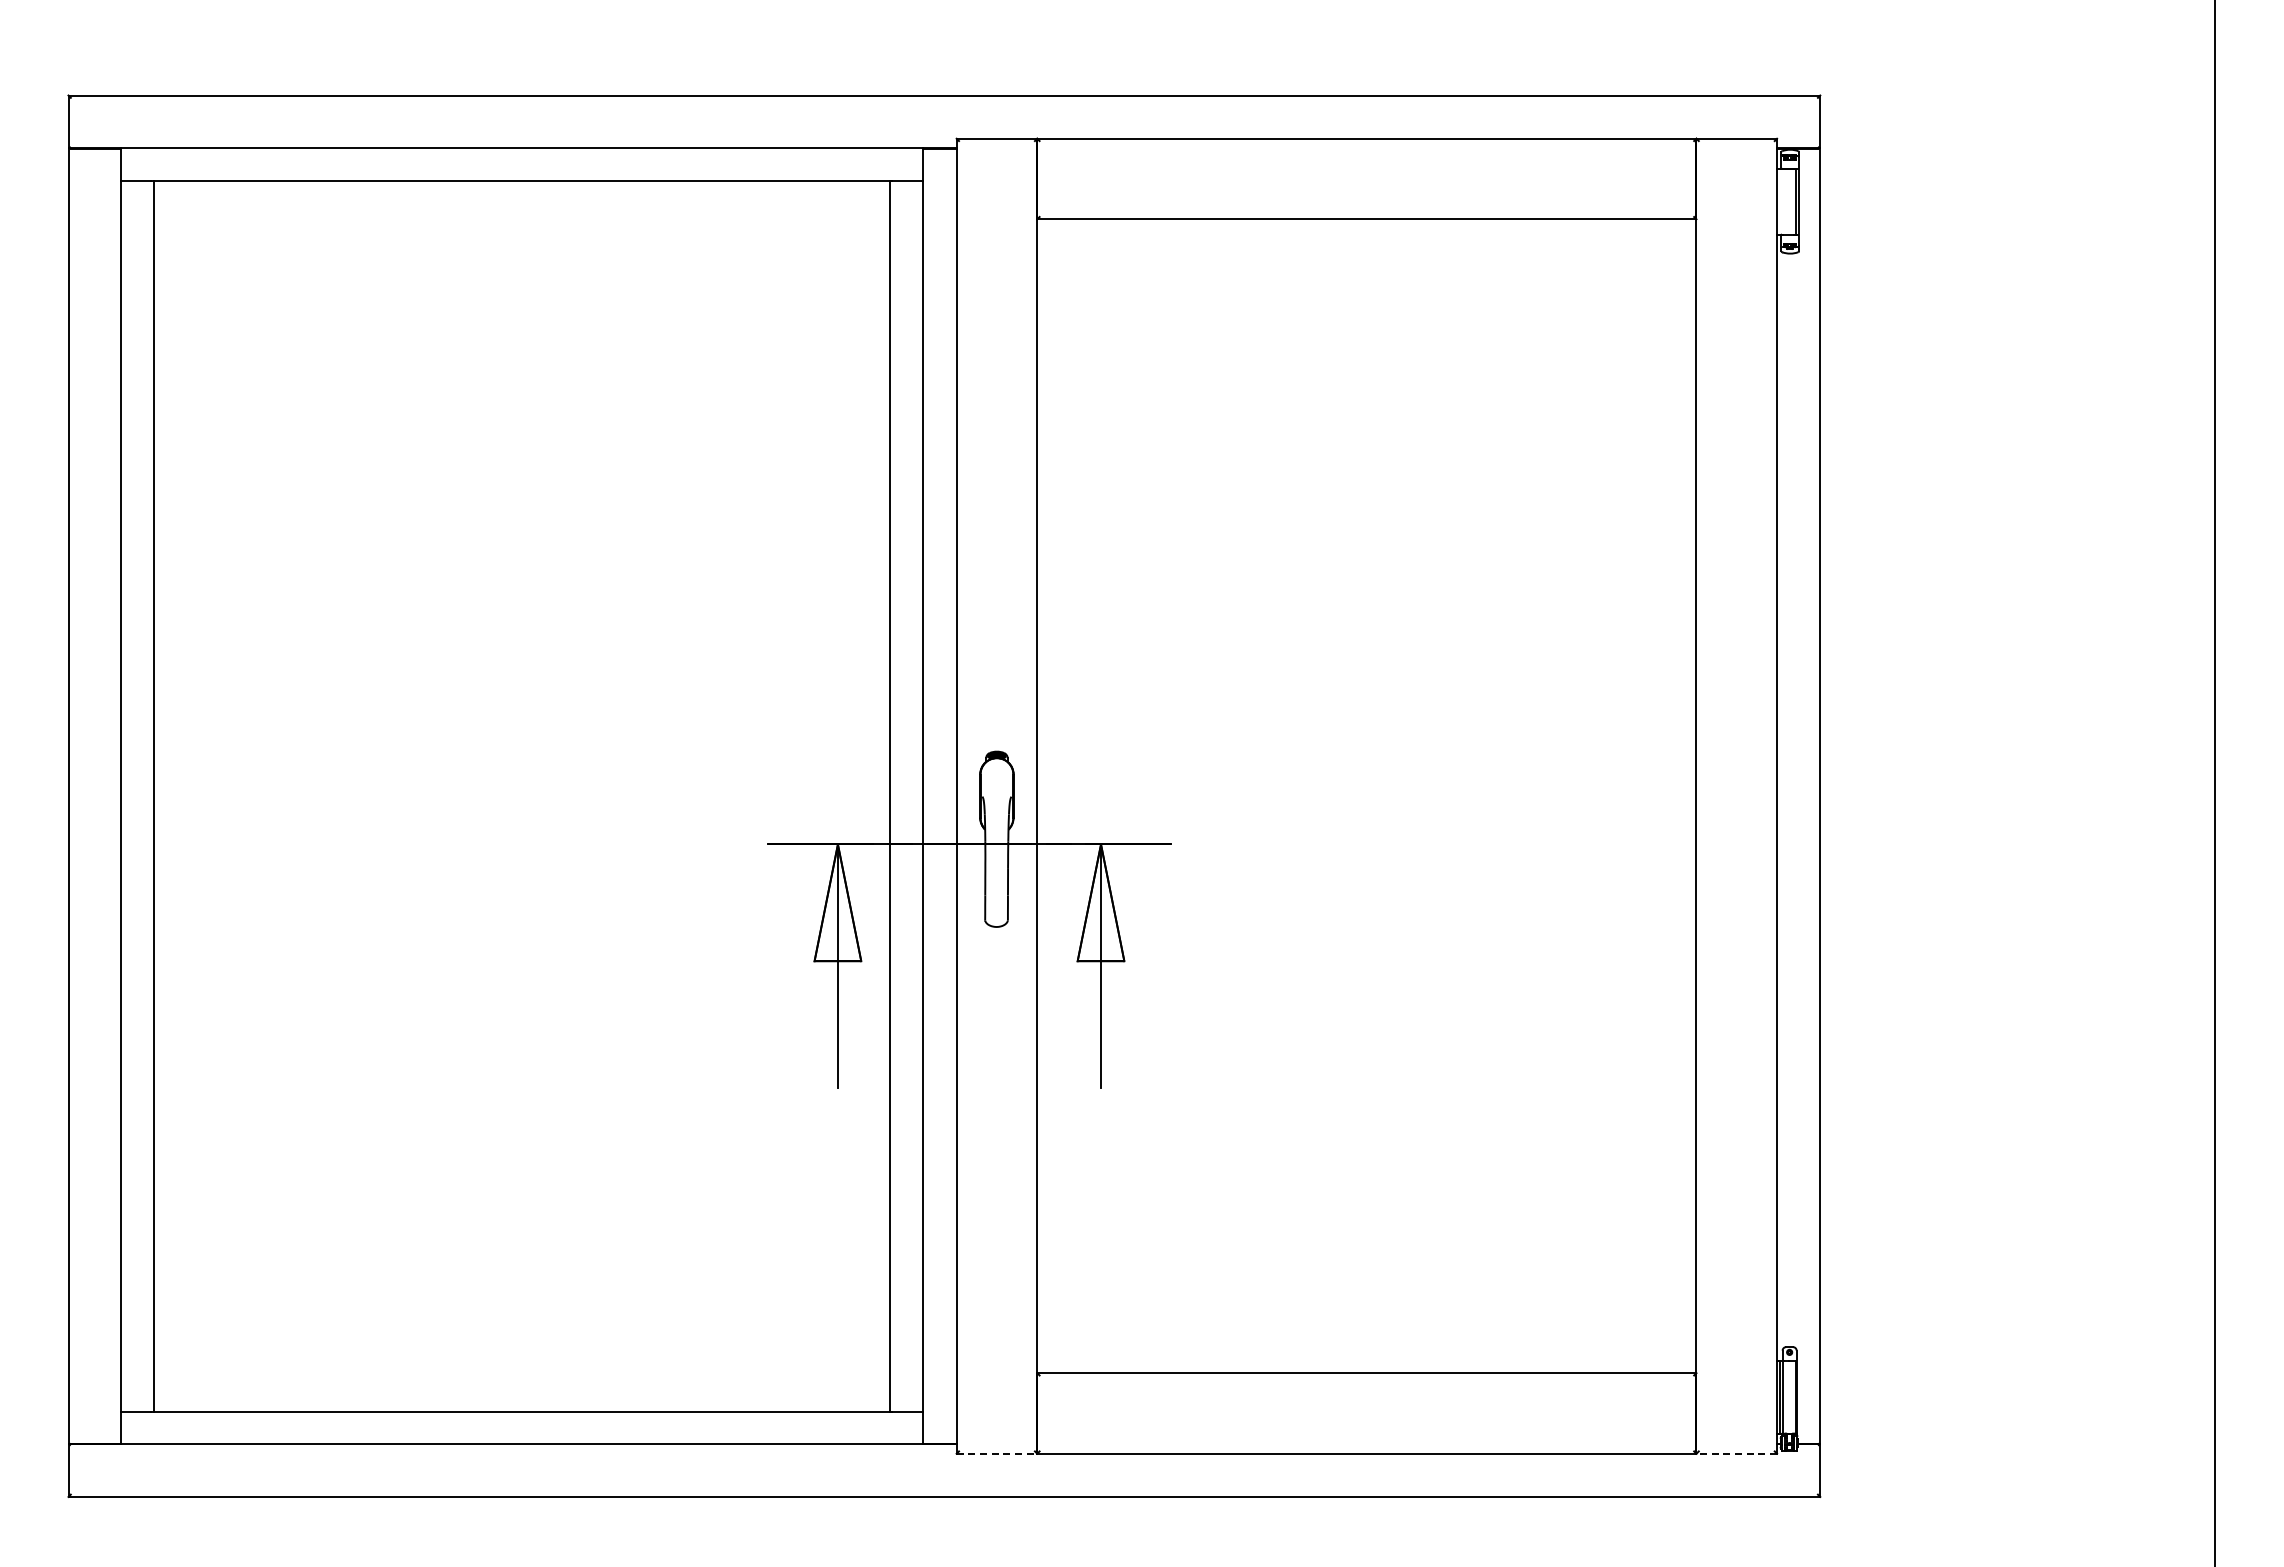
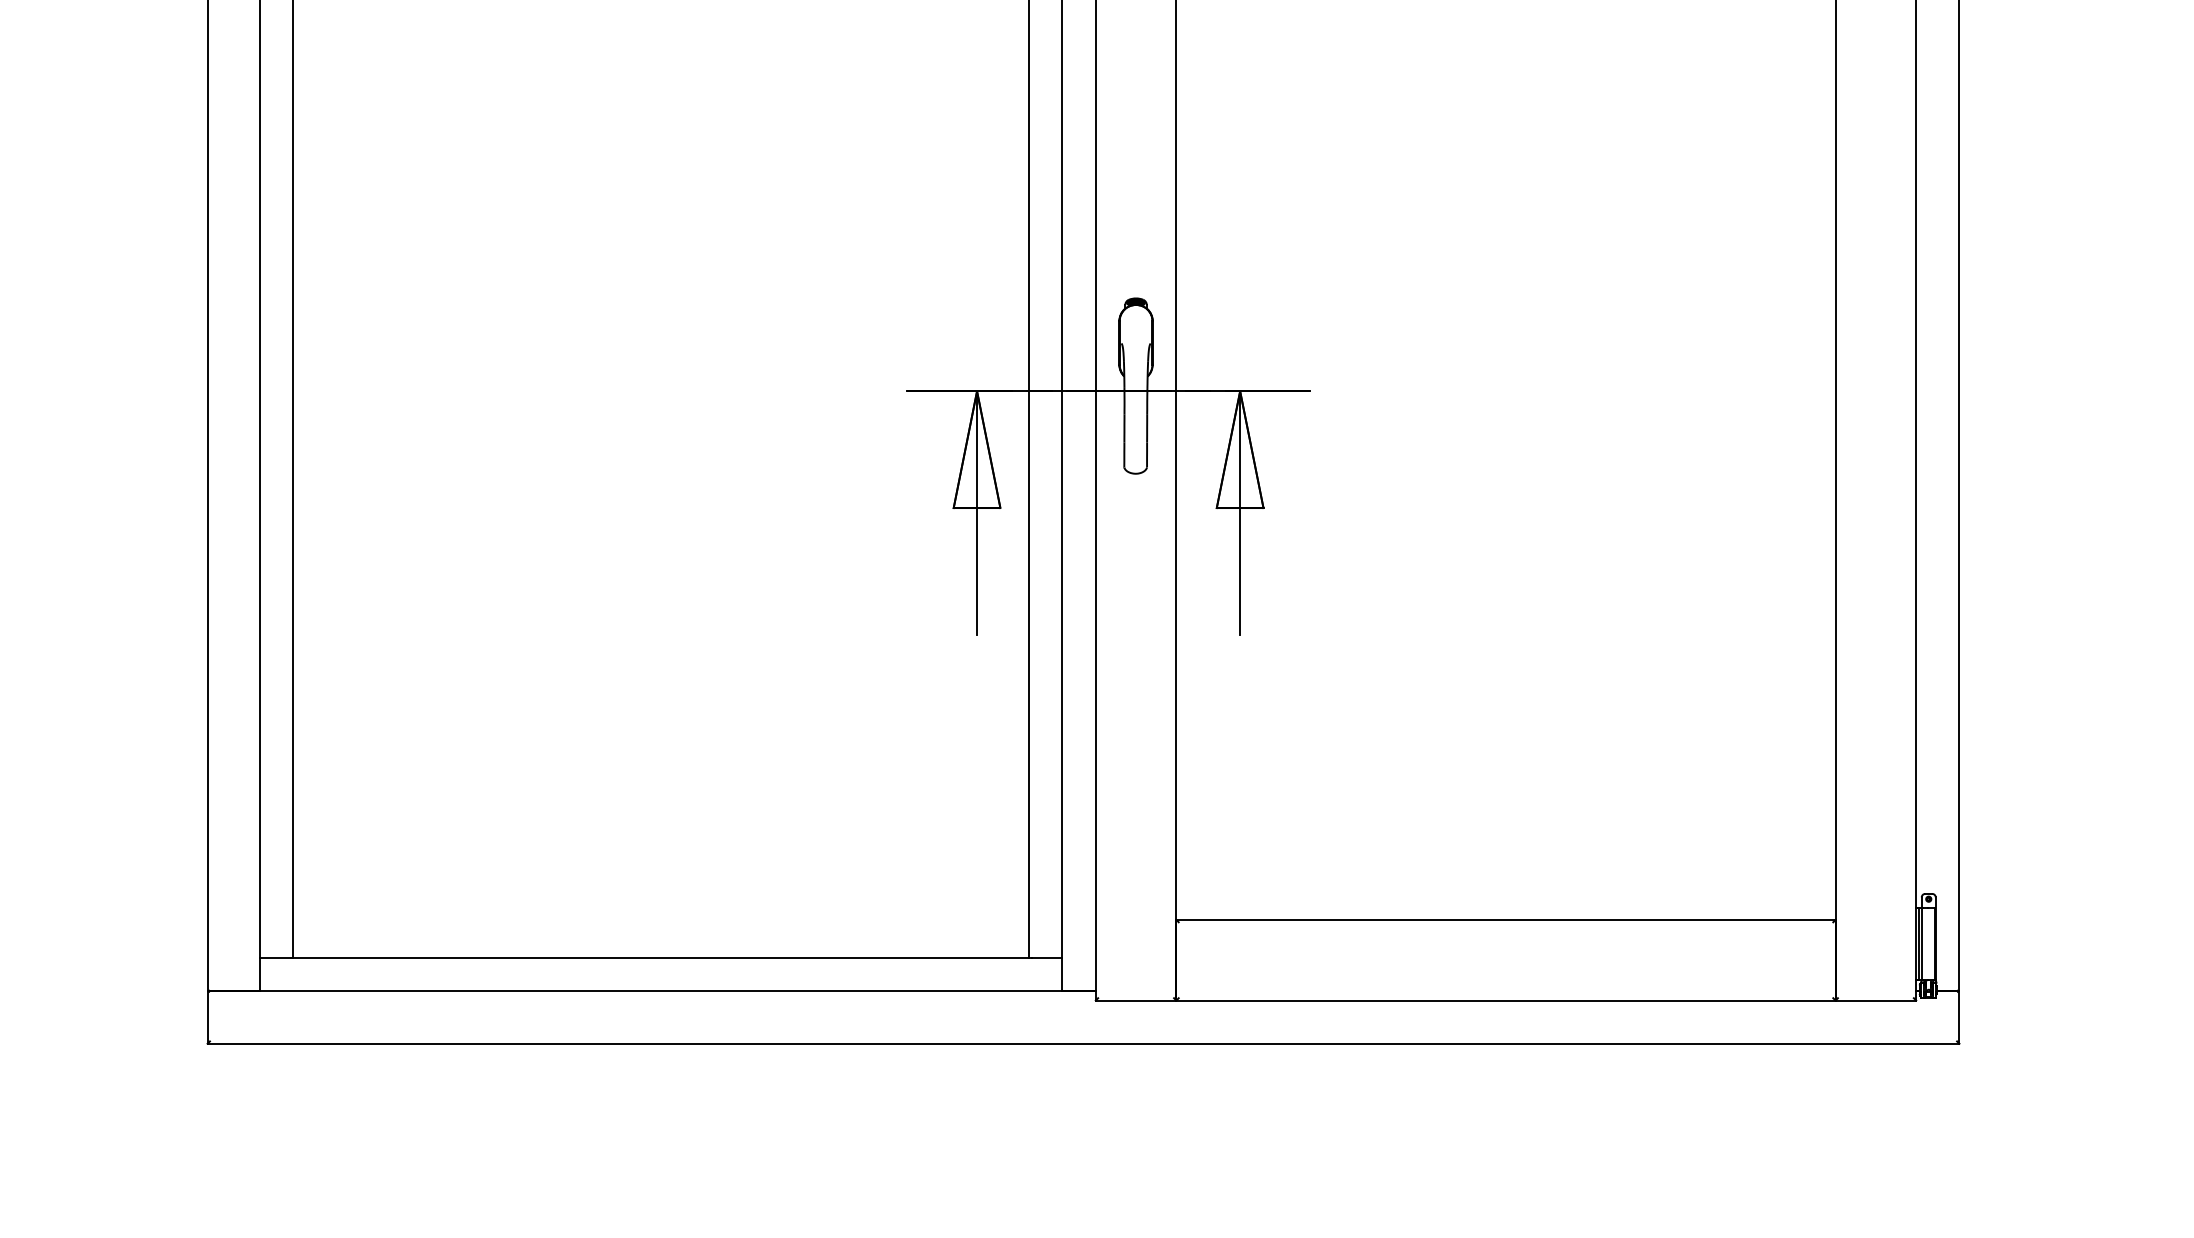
line: (997, 1453) -> (1136, 1000), dashed -> solid
line: (1736, 1453) -> (1875, 1000), dashed -> solid

